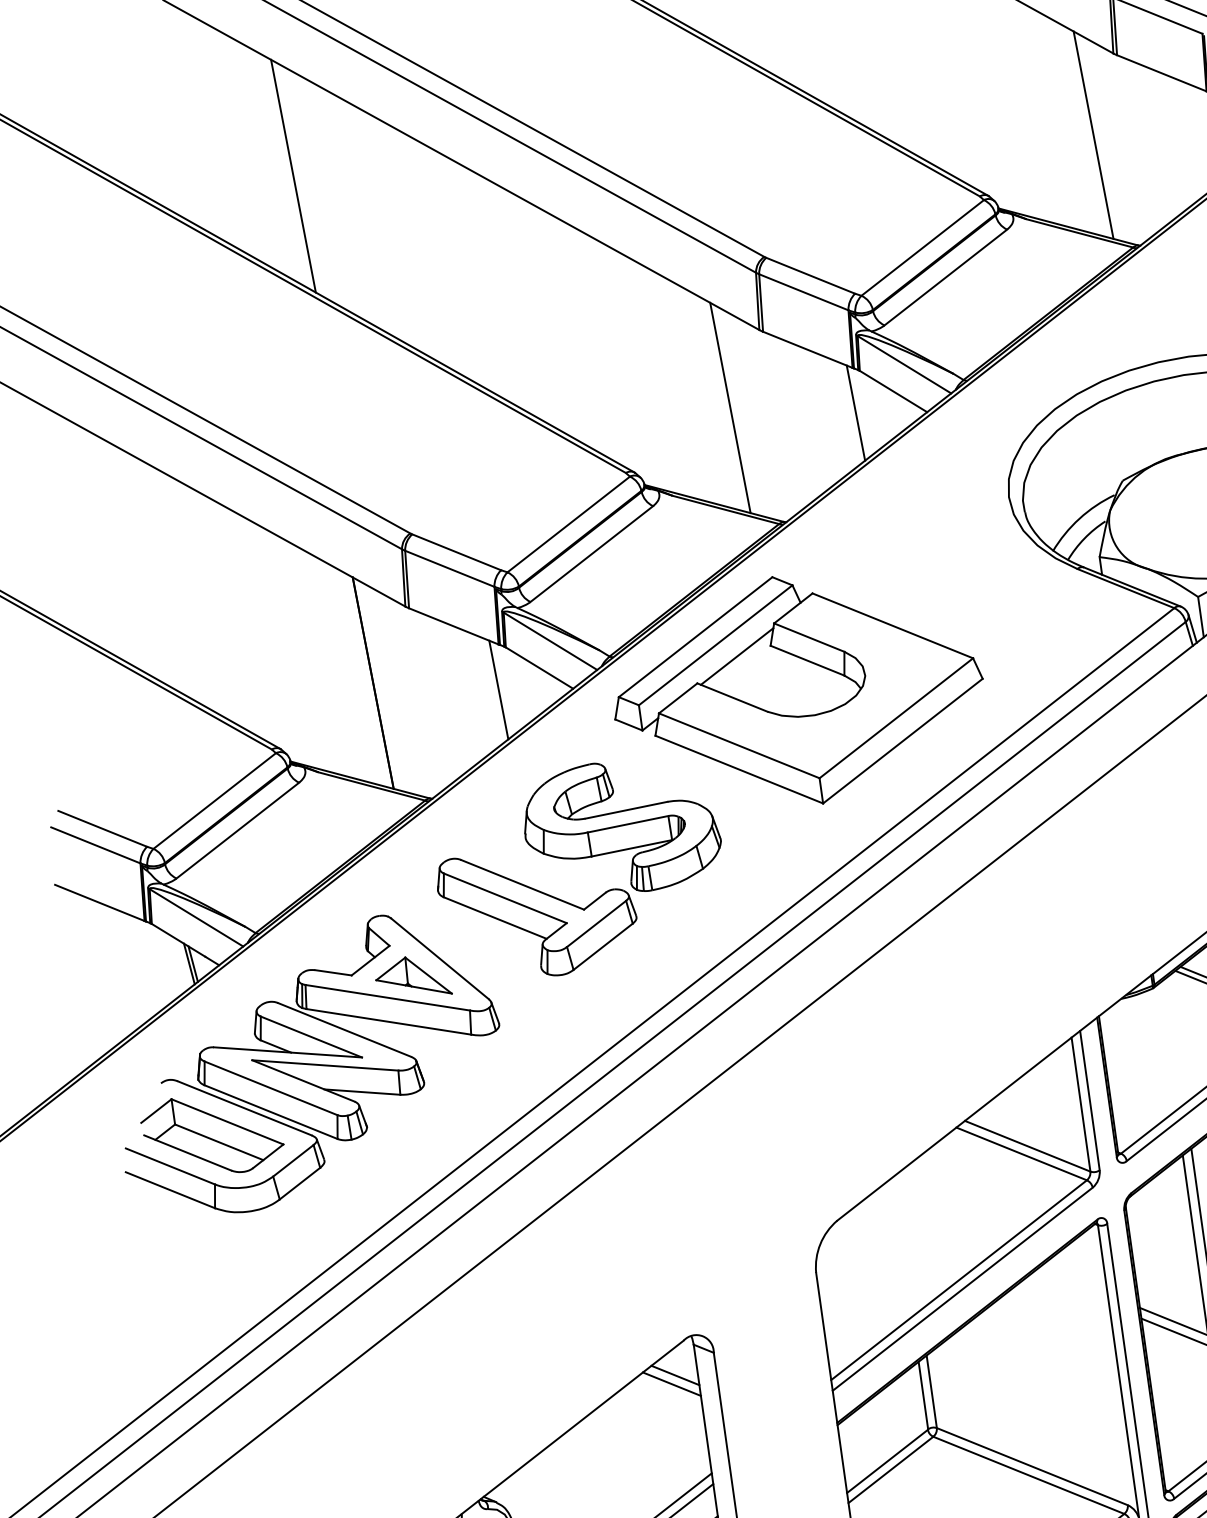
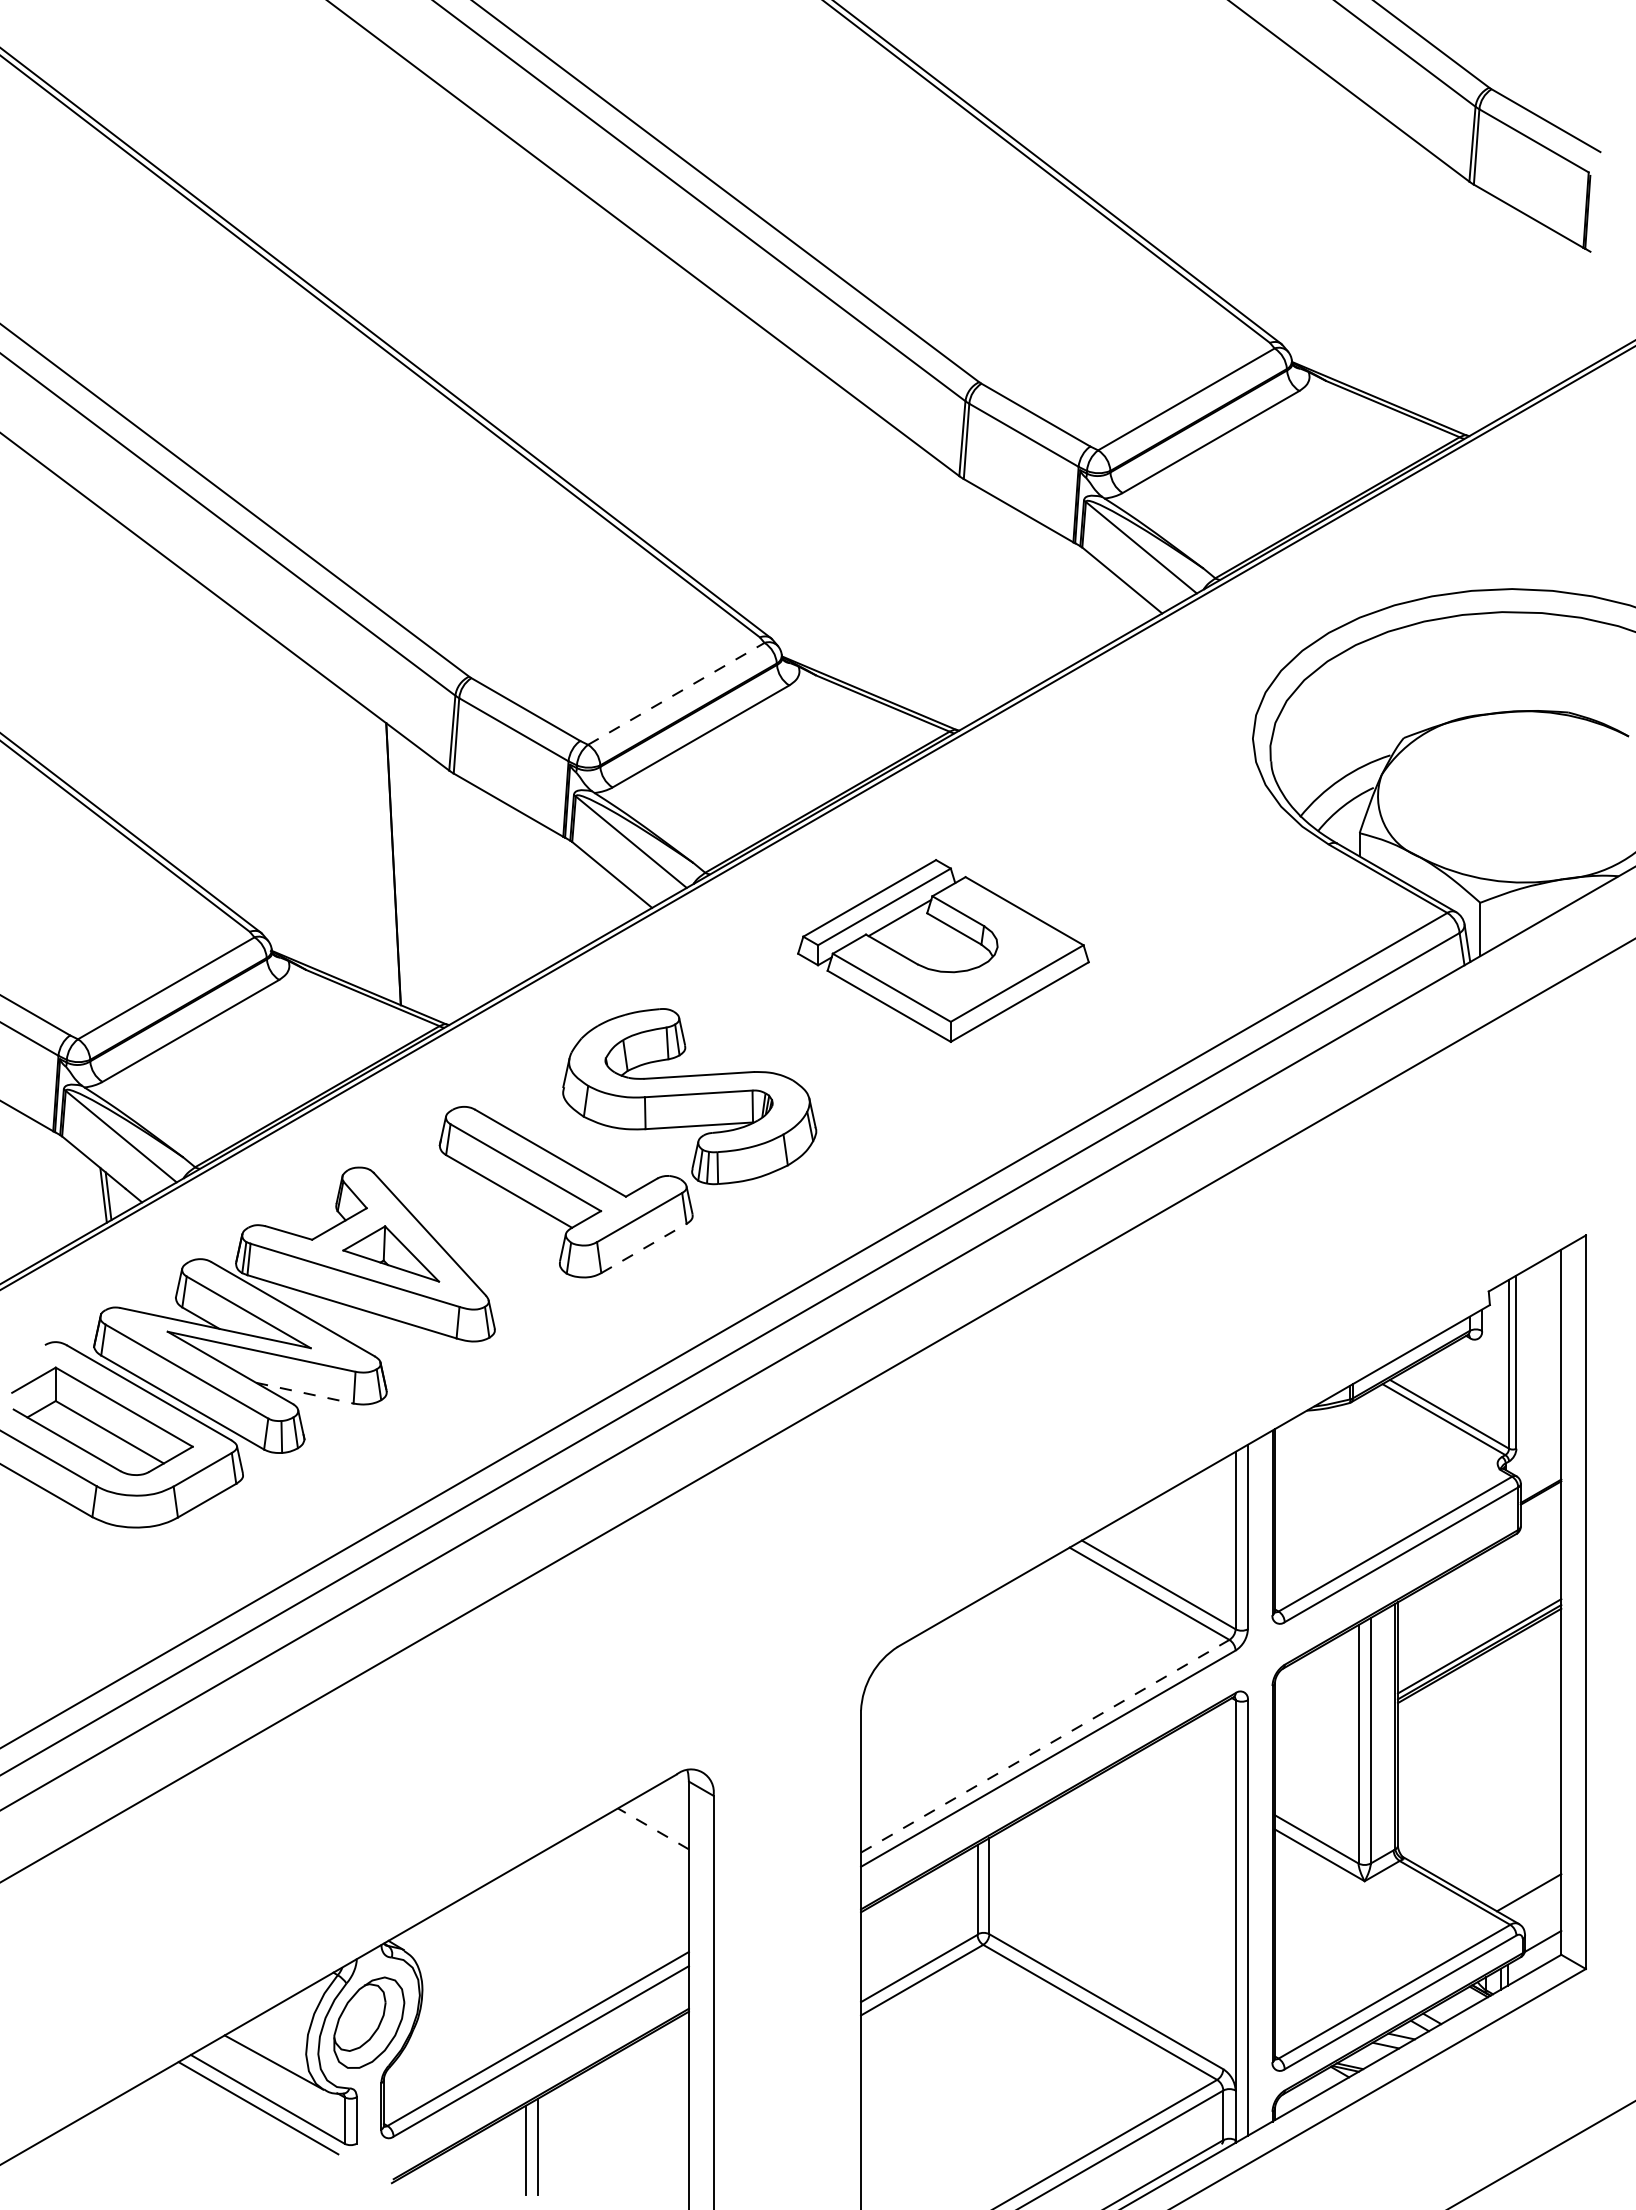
line: (1093, 134) -> (1428, 283), removed
line: (293, 176) -> (382, 191), removed
line: (730, 407) -> (907, 571), removed
line: (855, 412) -> (1069, 601), removed
line: (568, 524) -> (676, 693), solid -> dashed
line: (498, 689) -> (554, 895), removed
part: (797, 689) -> (943, 950), size x0.6
line: (603, 946) -> (644, 1248), solid -> dashed
line: (362, 1092) -> (304, 1393), solid -> dashed
line: (959, 1280) -> (1045, 1746), solid -> dashed
line: (675, 1375) -> (659, 1818), removed
line: (671, 1383) -> (653, 1828), solid -> dashed

